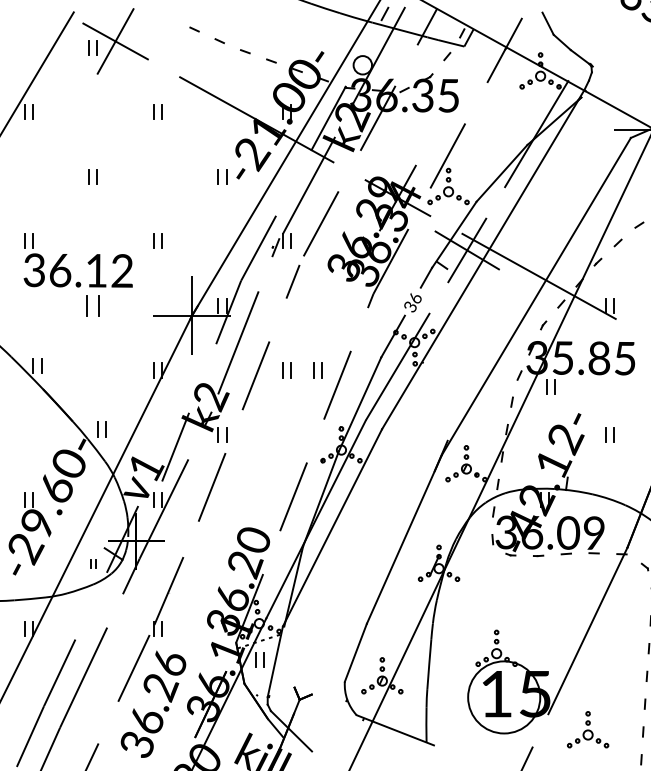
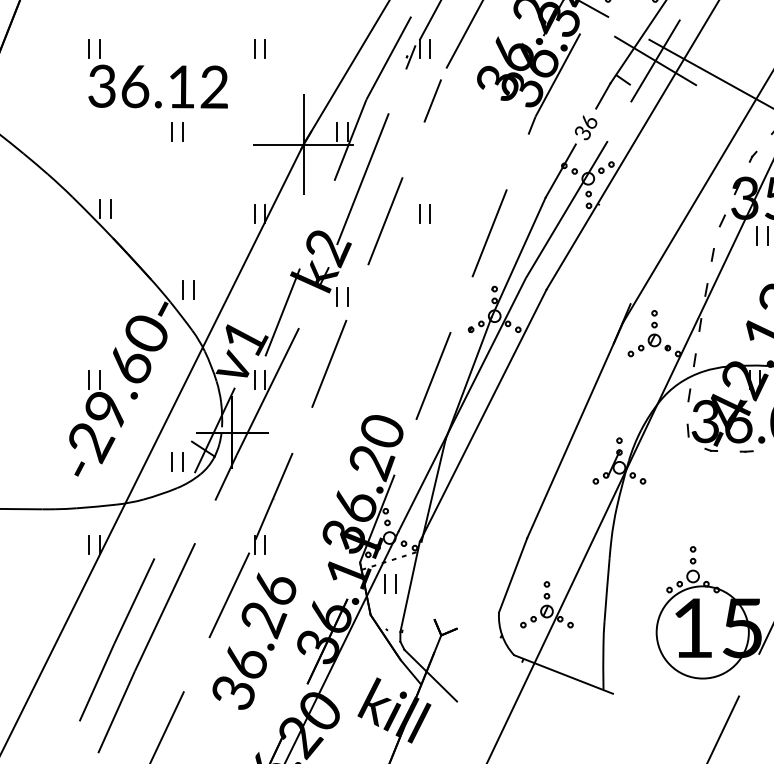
part: (92, 305) -> (176, 131), size x0.71
part: (317, 370) -> (464, 214), removed
part: (92, 563) -> (176, 461), size x1.67

